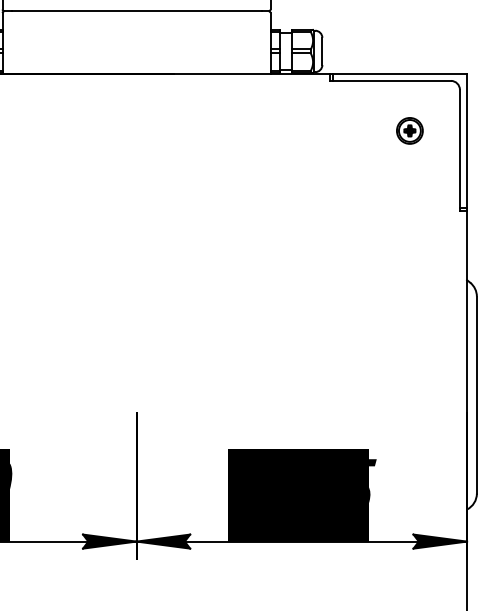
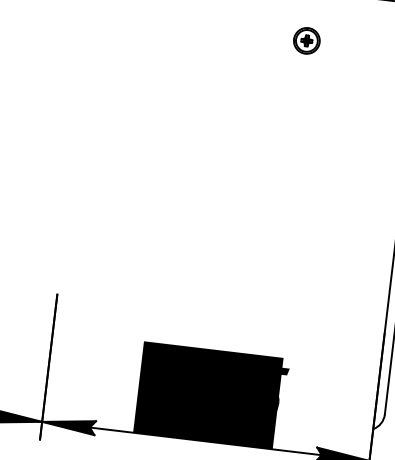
part: (409, 130) -> (306, 40), moved

